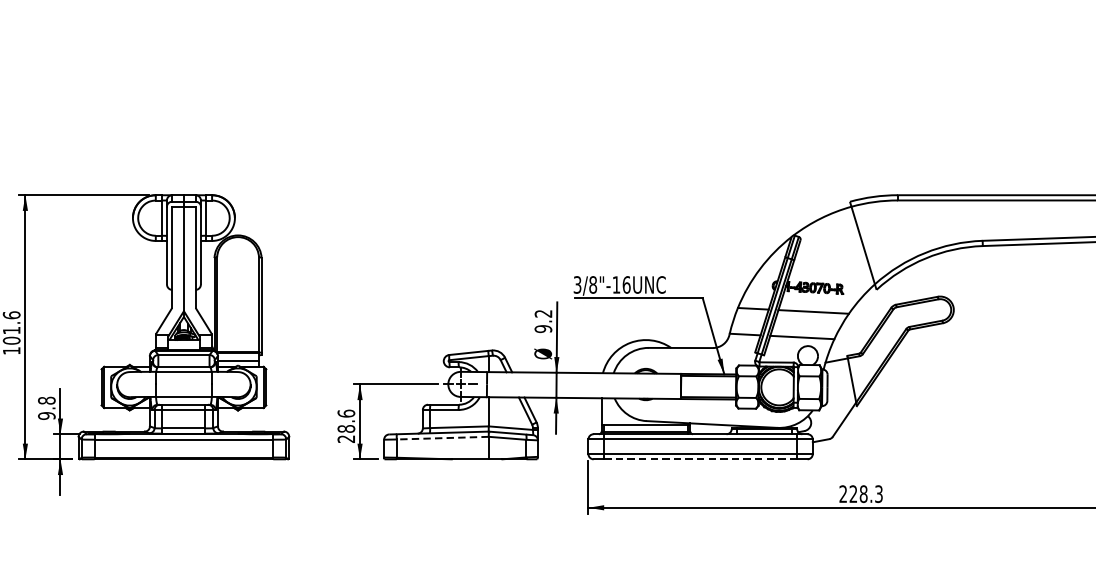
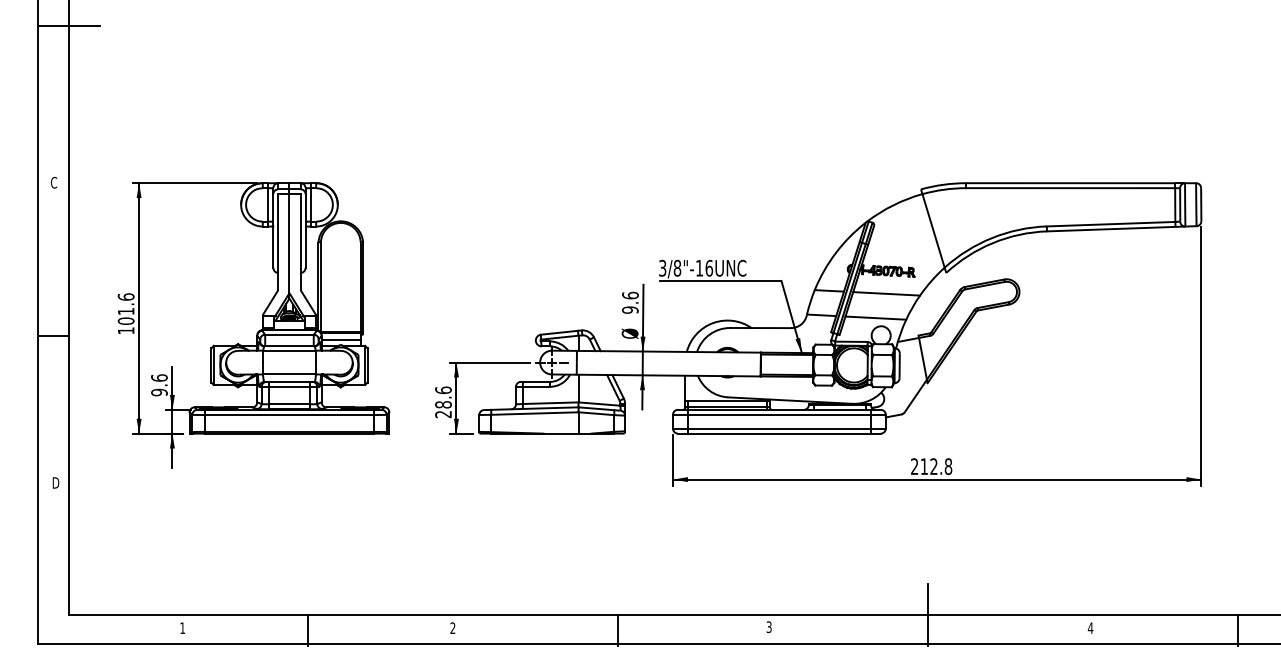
text: (543, 313) -> (630, 295), 9.2 -> 9.6
text: (46, 400) -> (159, 377), 9.8 -> 9.6
line: (442, 438) -> (534, 413), dashed -> solid
line: (699, 459) -> (778, 433), dashed -> solid
text: (866, 493) -> (936, 466), 228.3 -> 212.8

